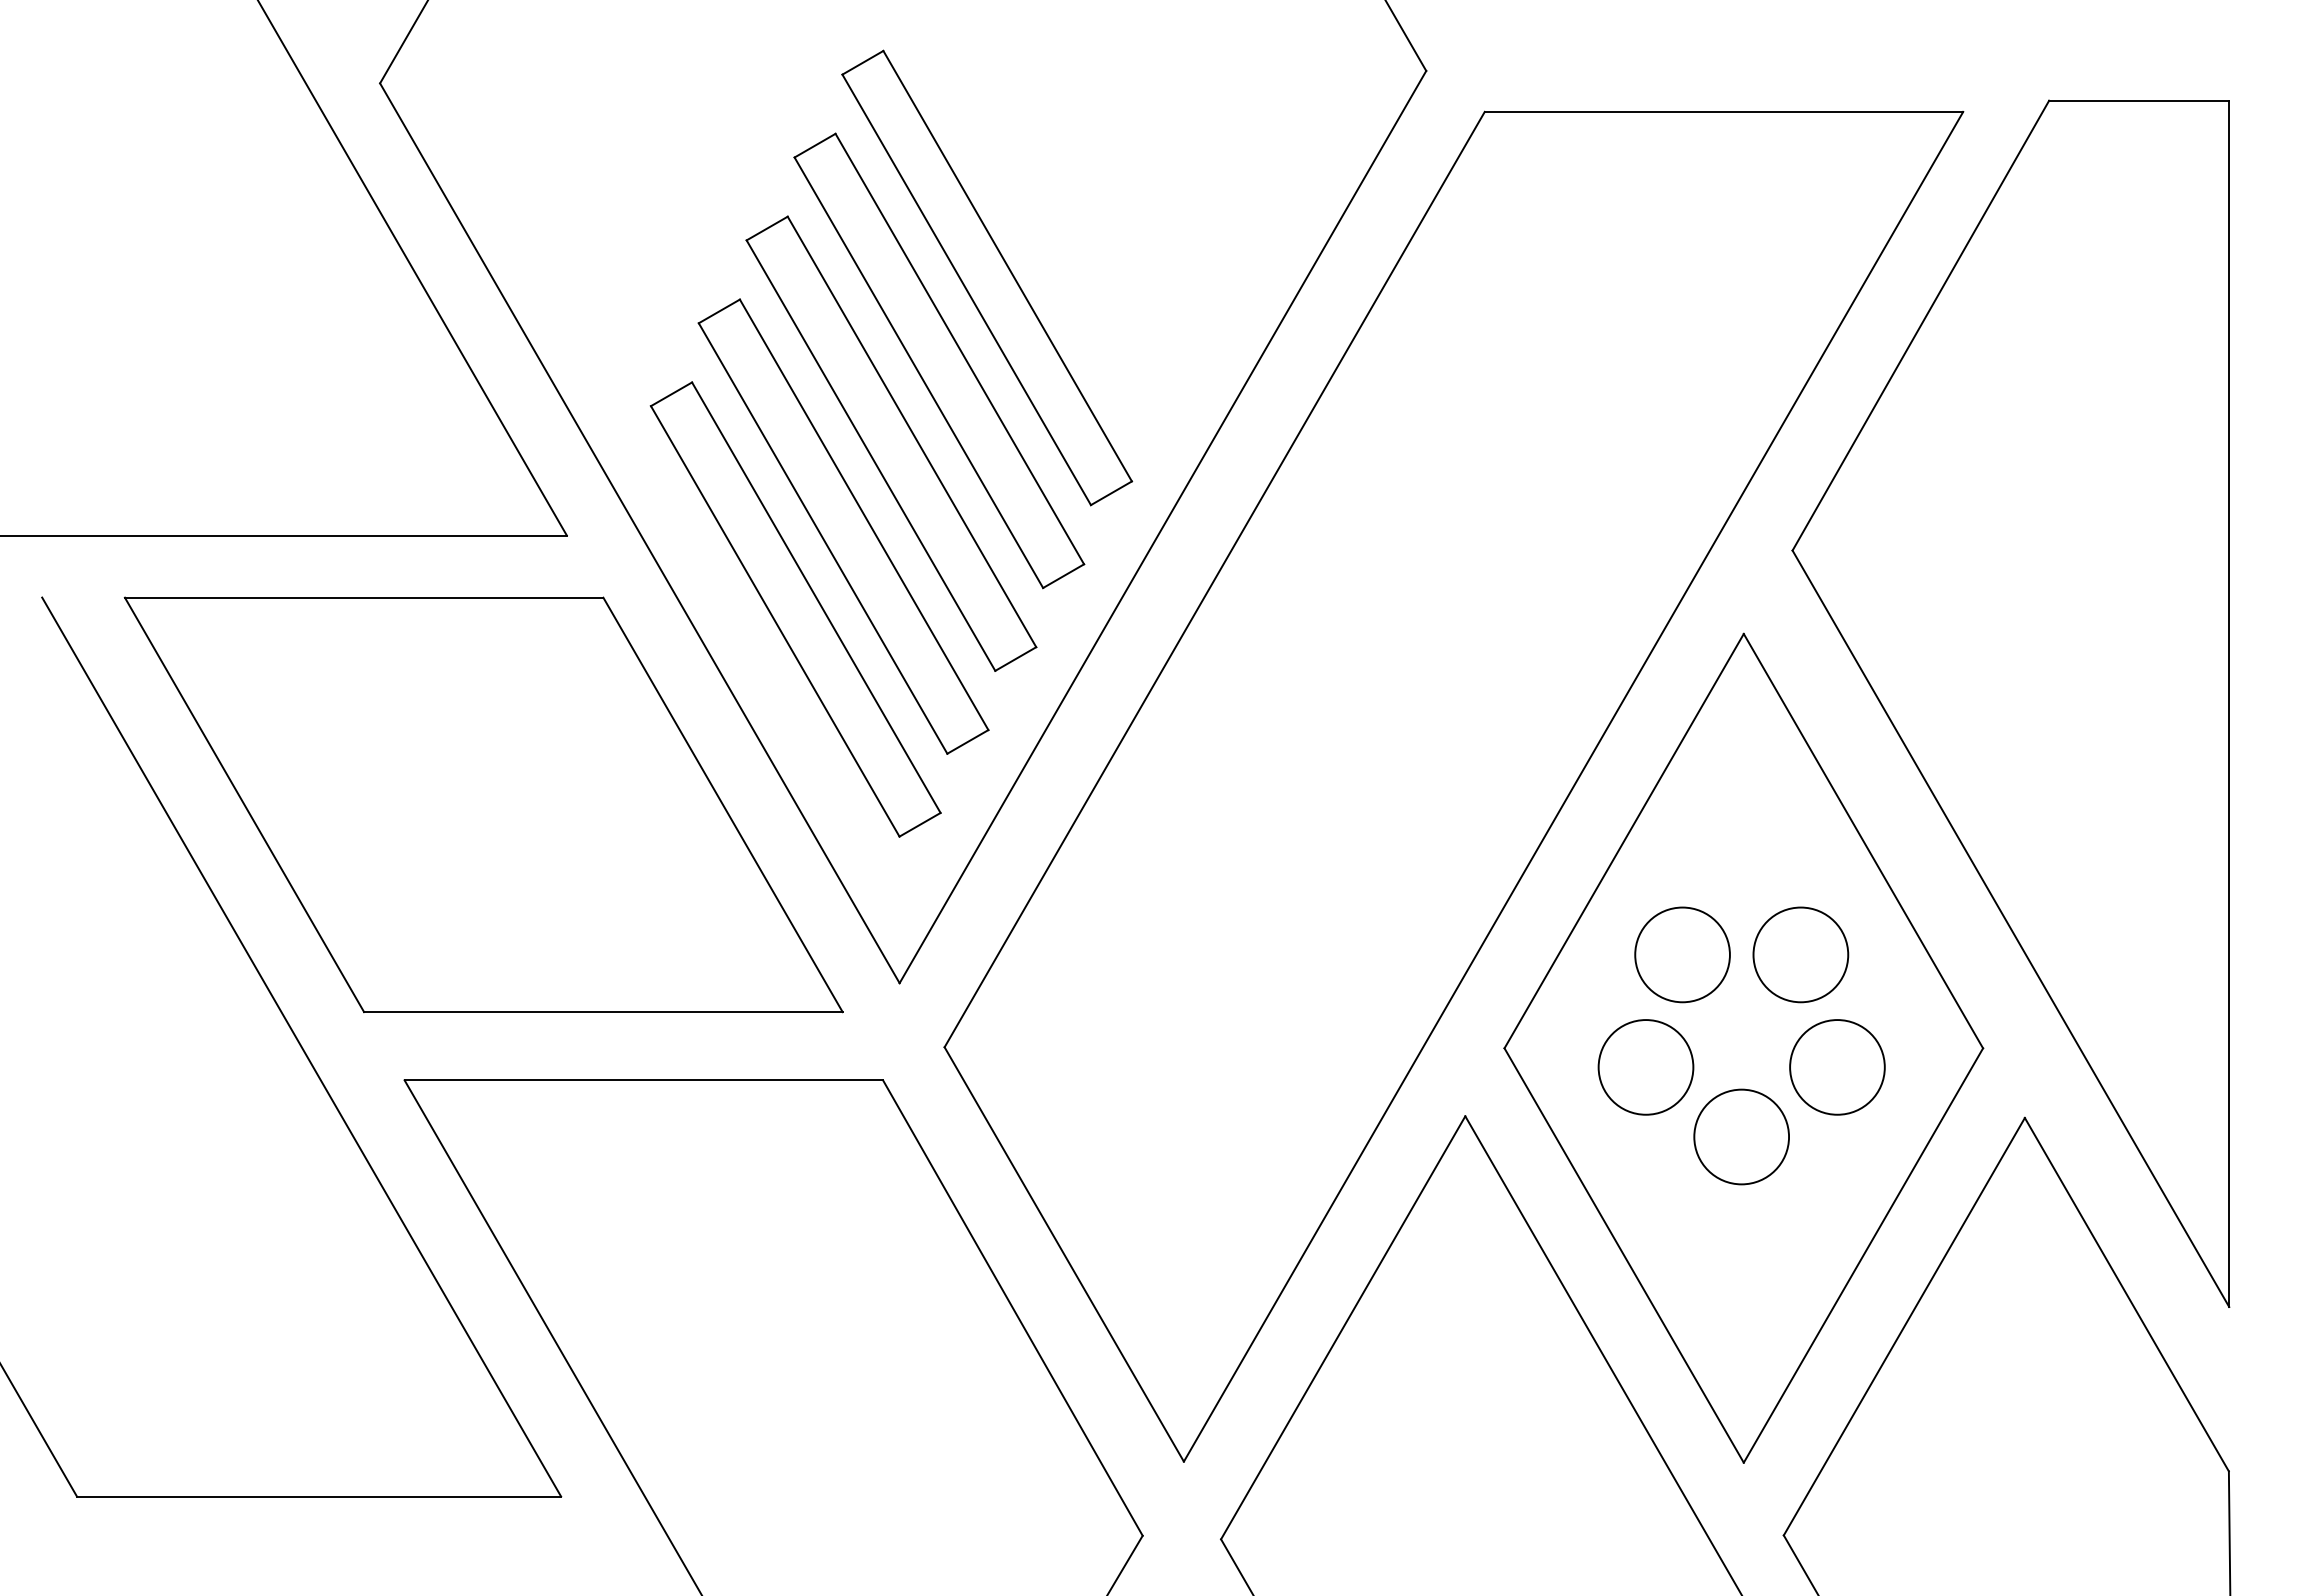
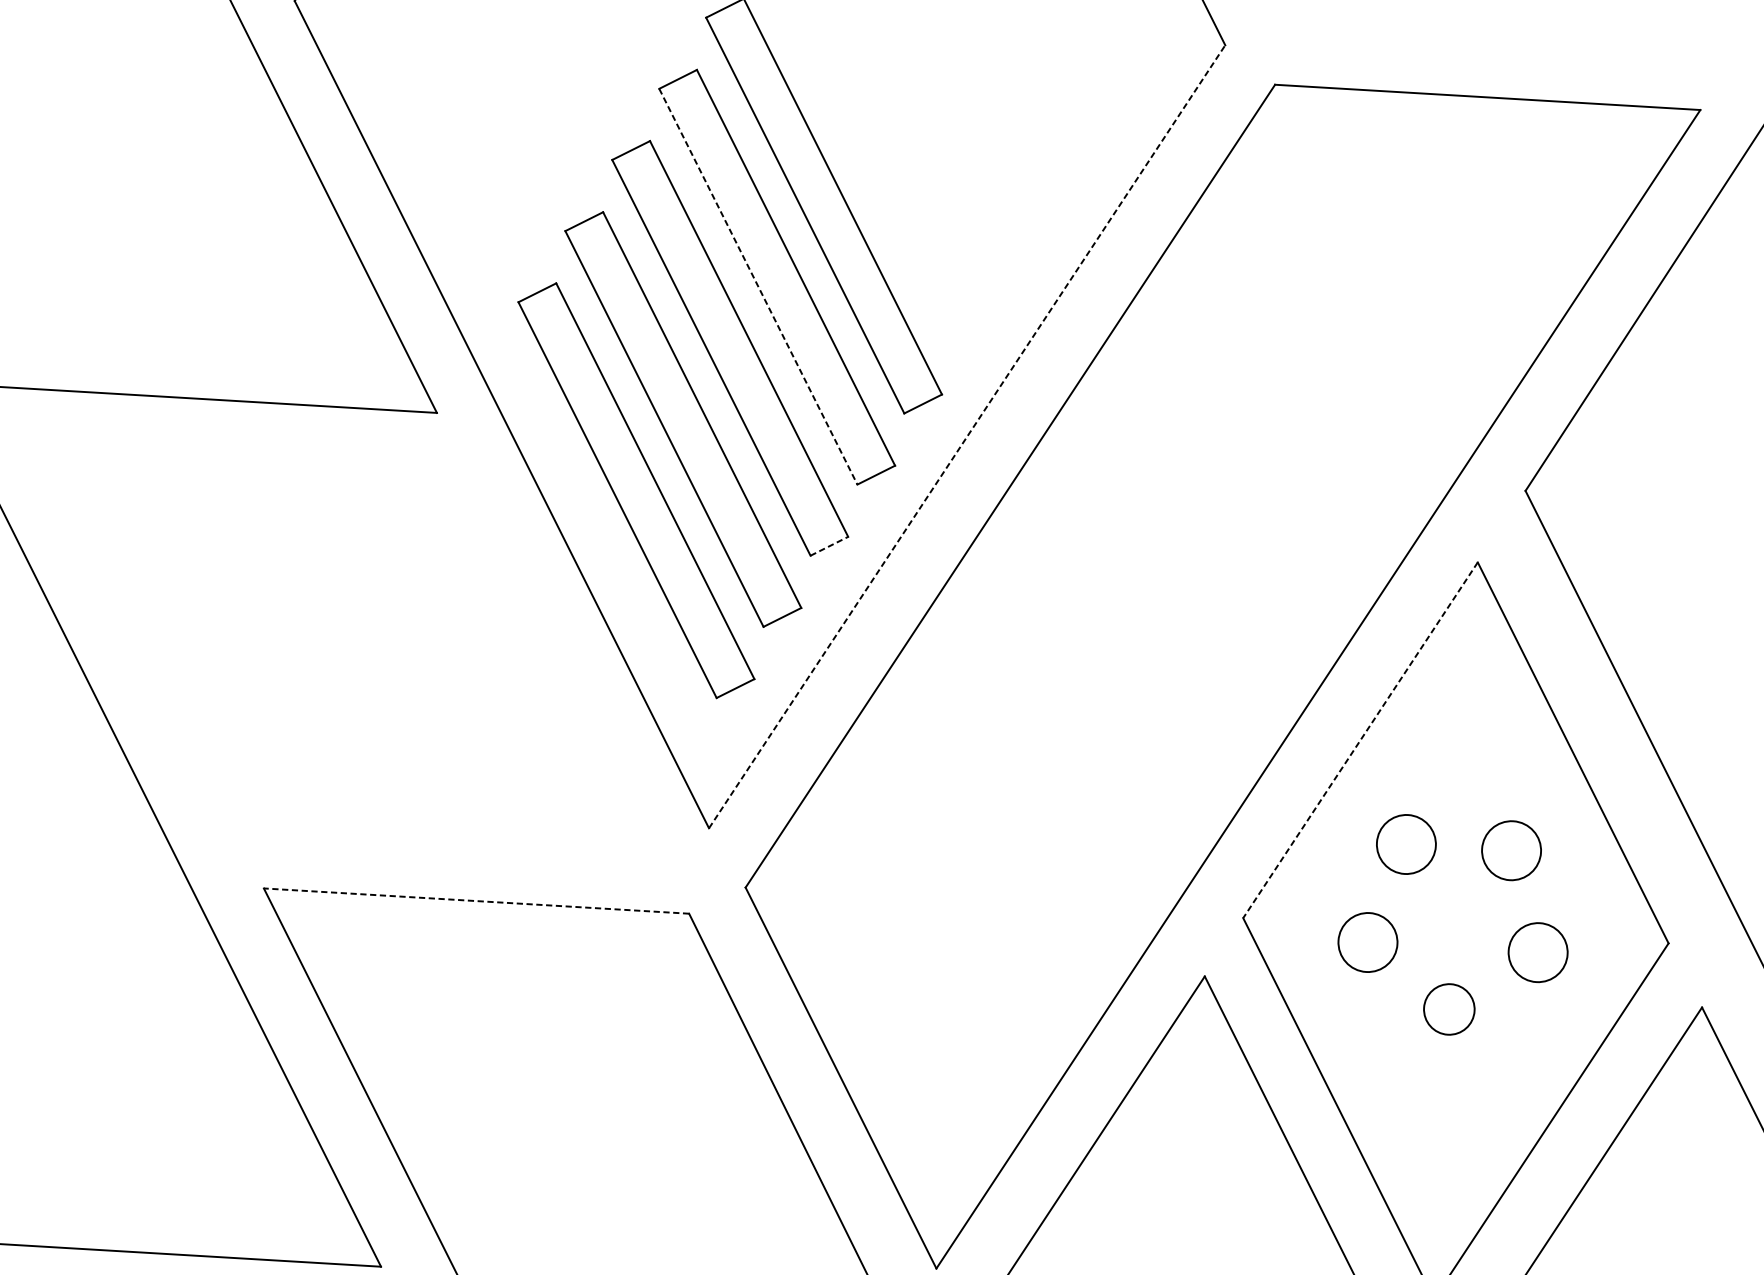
line: (918, 372) -> (758, 286), solid -> dashed
line: (1162, 527) -> (966, 437), solid -> dashed
line: (1015, 659) -> (829, 546), solid -> dashed
part: (483, 804) -> (348, 647), removed
line: (1623, 841) -> (1359, 740), solid -> dashed
circle: (1682, 954) -> (1406, 844), size x0.7
circle: (1800, 954) -> (1511, 850), size x0.7
circle: (1645, 1067) -> (1367, 942), size x0.7
circle: (1837, 1067) -> (1538, 952), size x0.7
line: (643, 1080) -> (476, 901), solid -> dashed
circle: (1741, 1136) -> (1449, 1008), size x0.6

